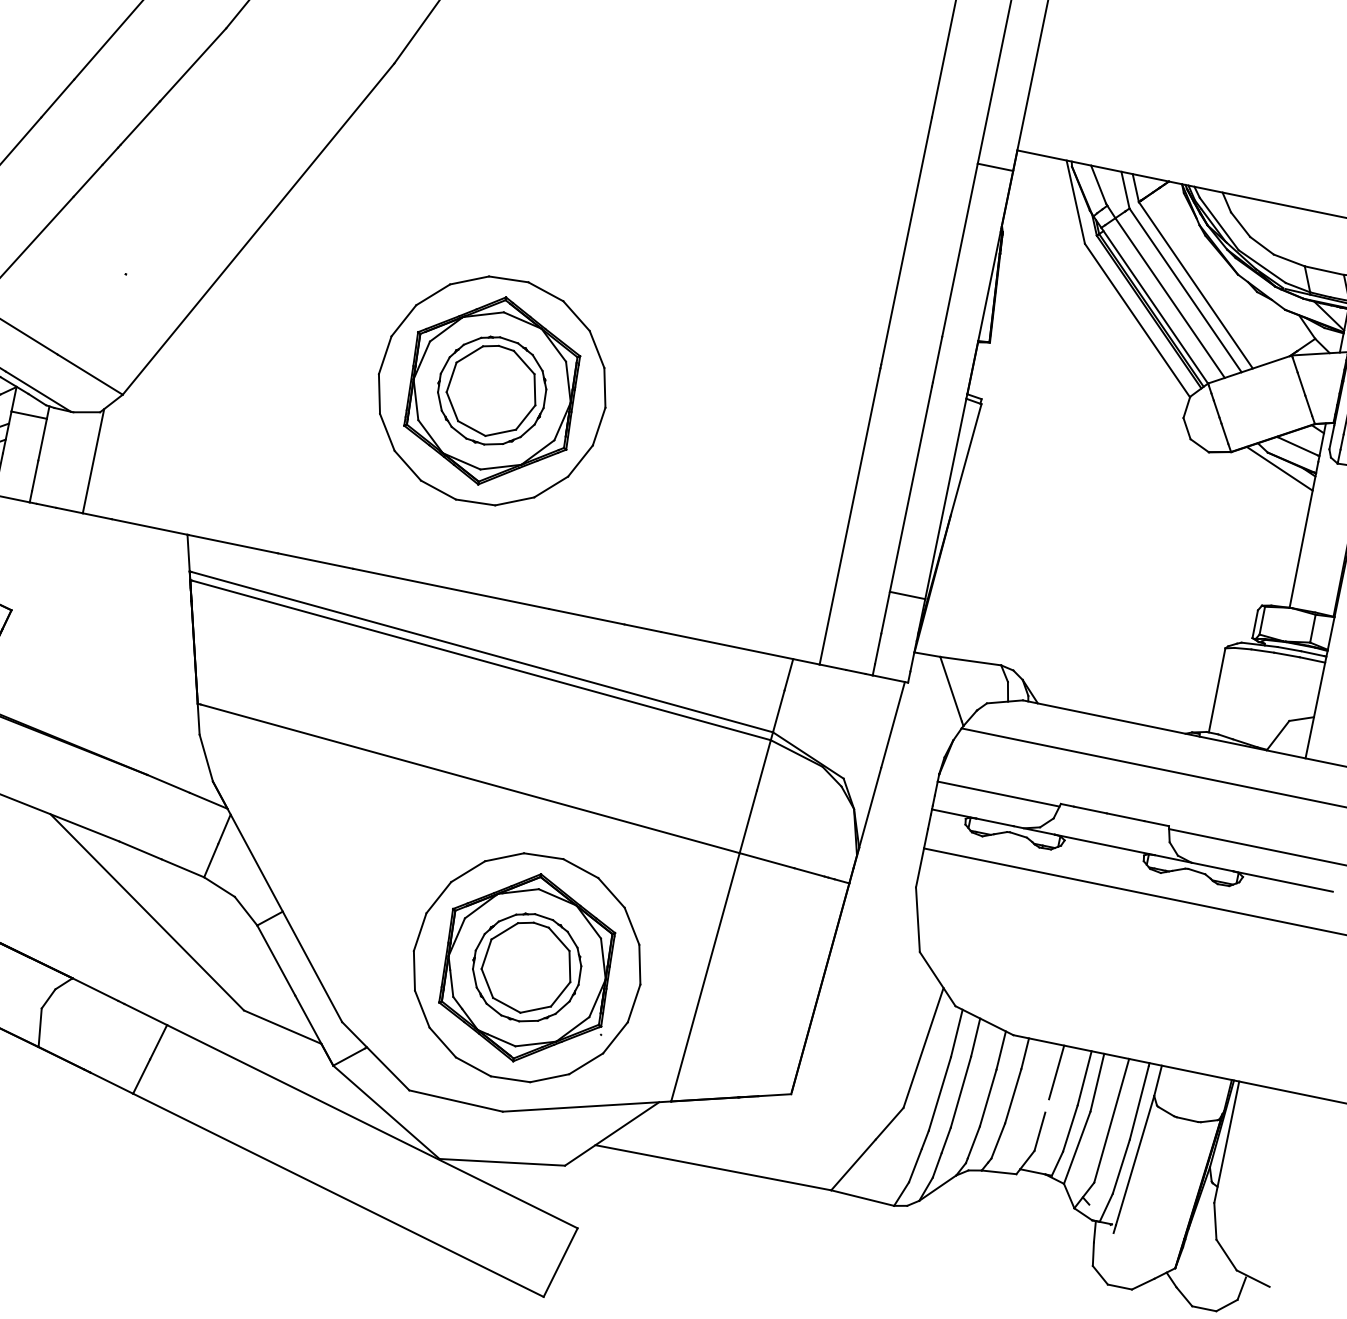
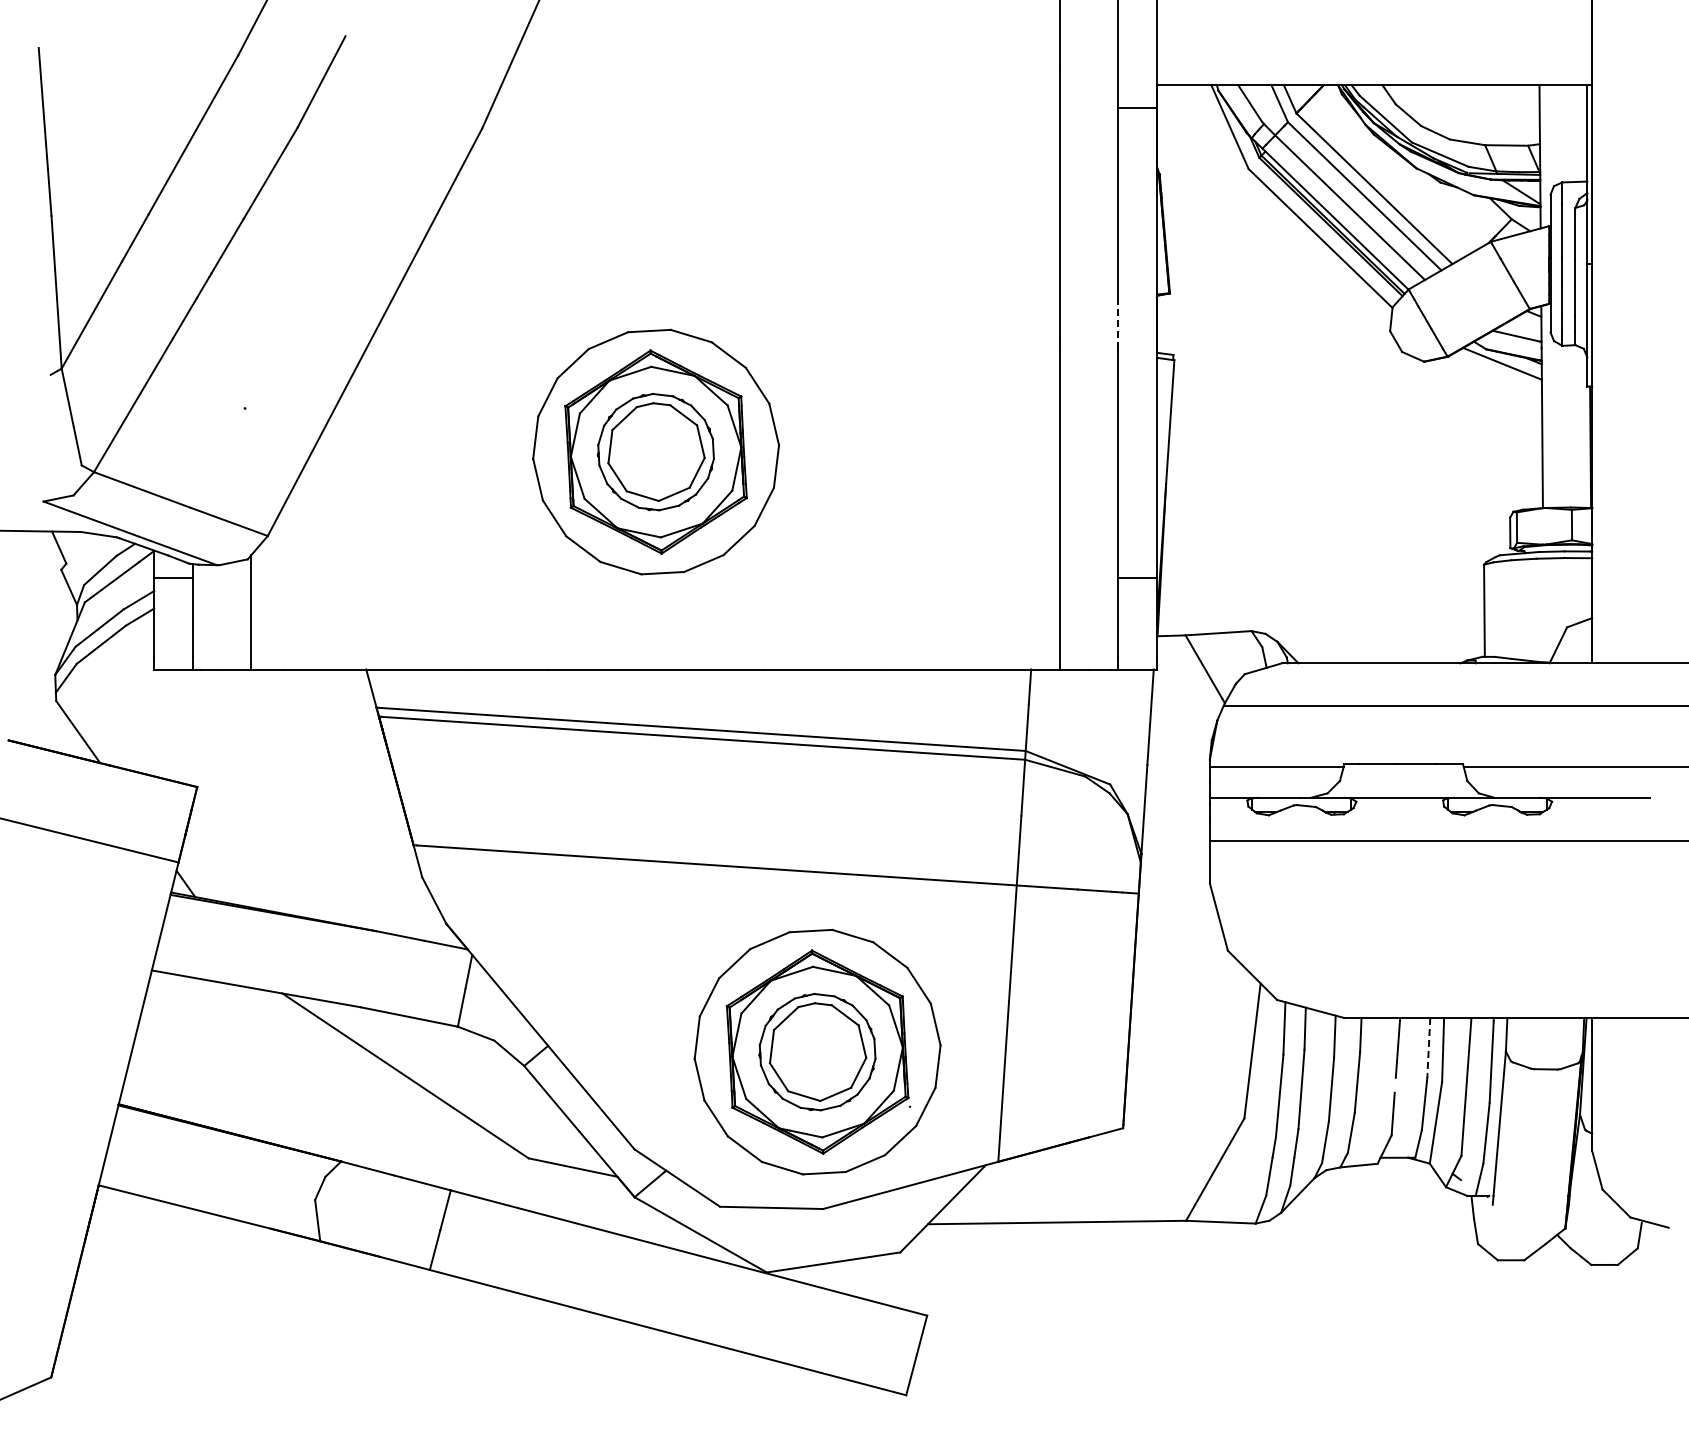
line: (937, 360) -> (1118, 323), solid -> dashed
line: (1084, 1078) -> (1428, 1048), solid -> dashed

